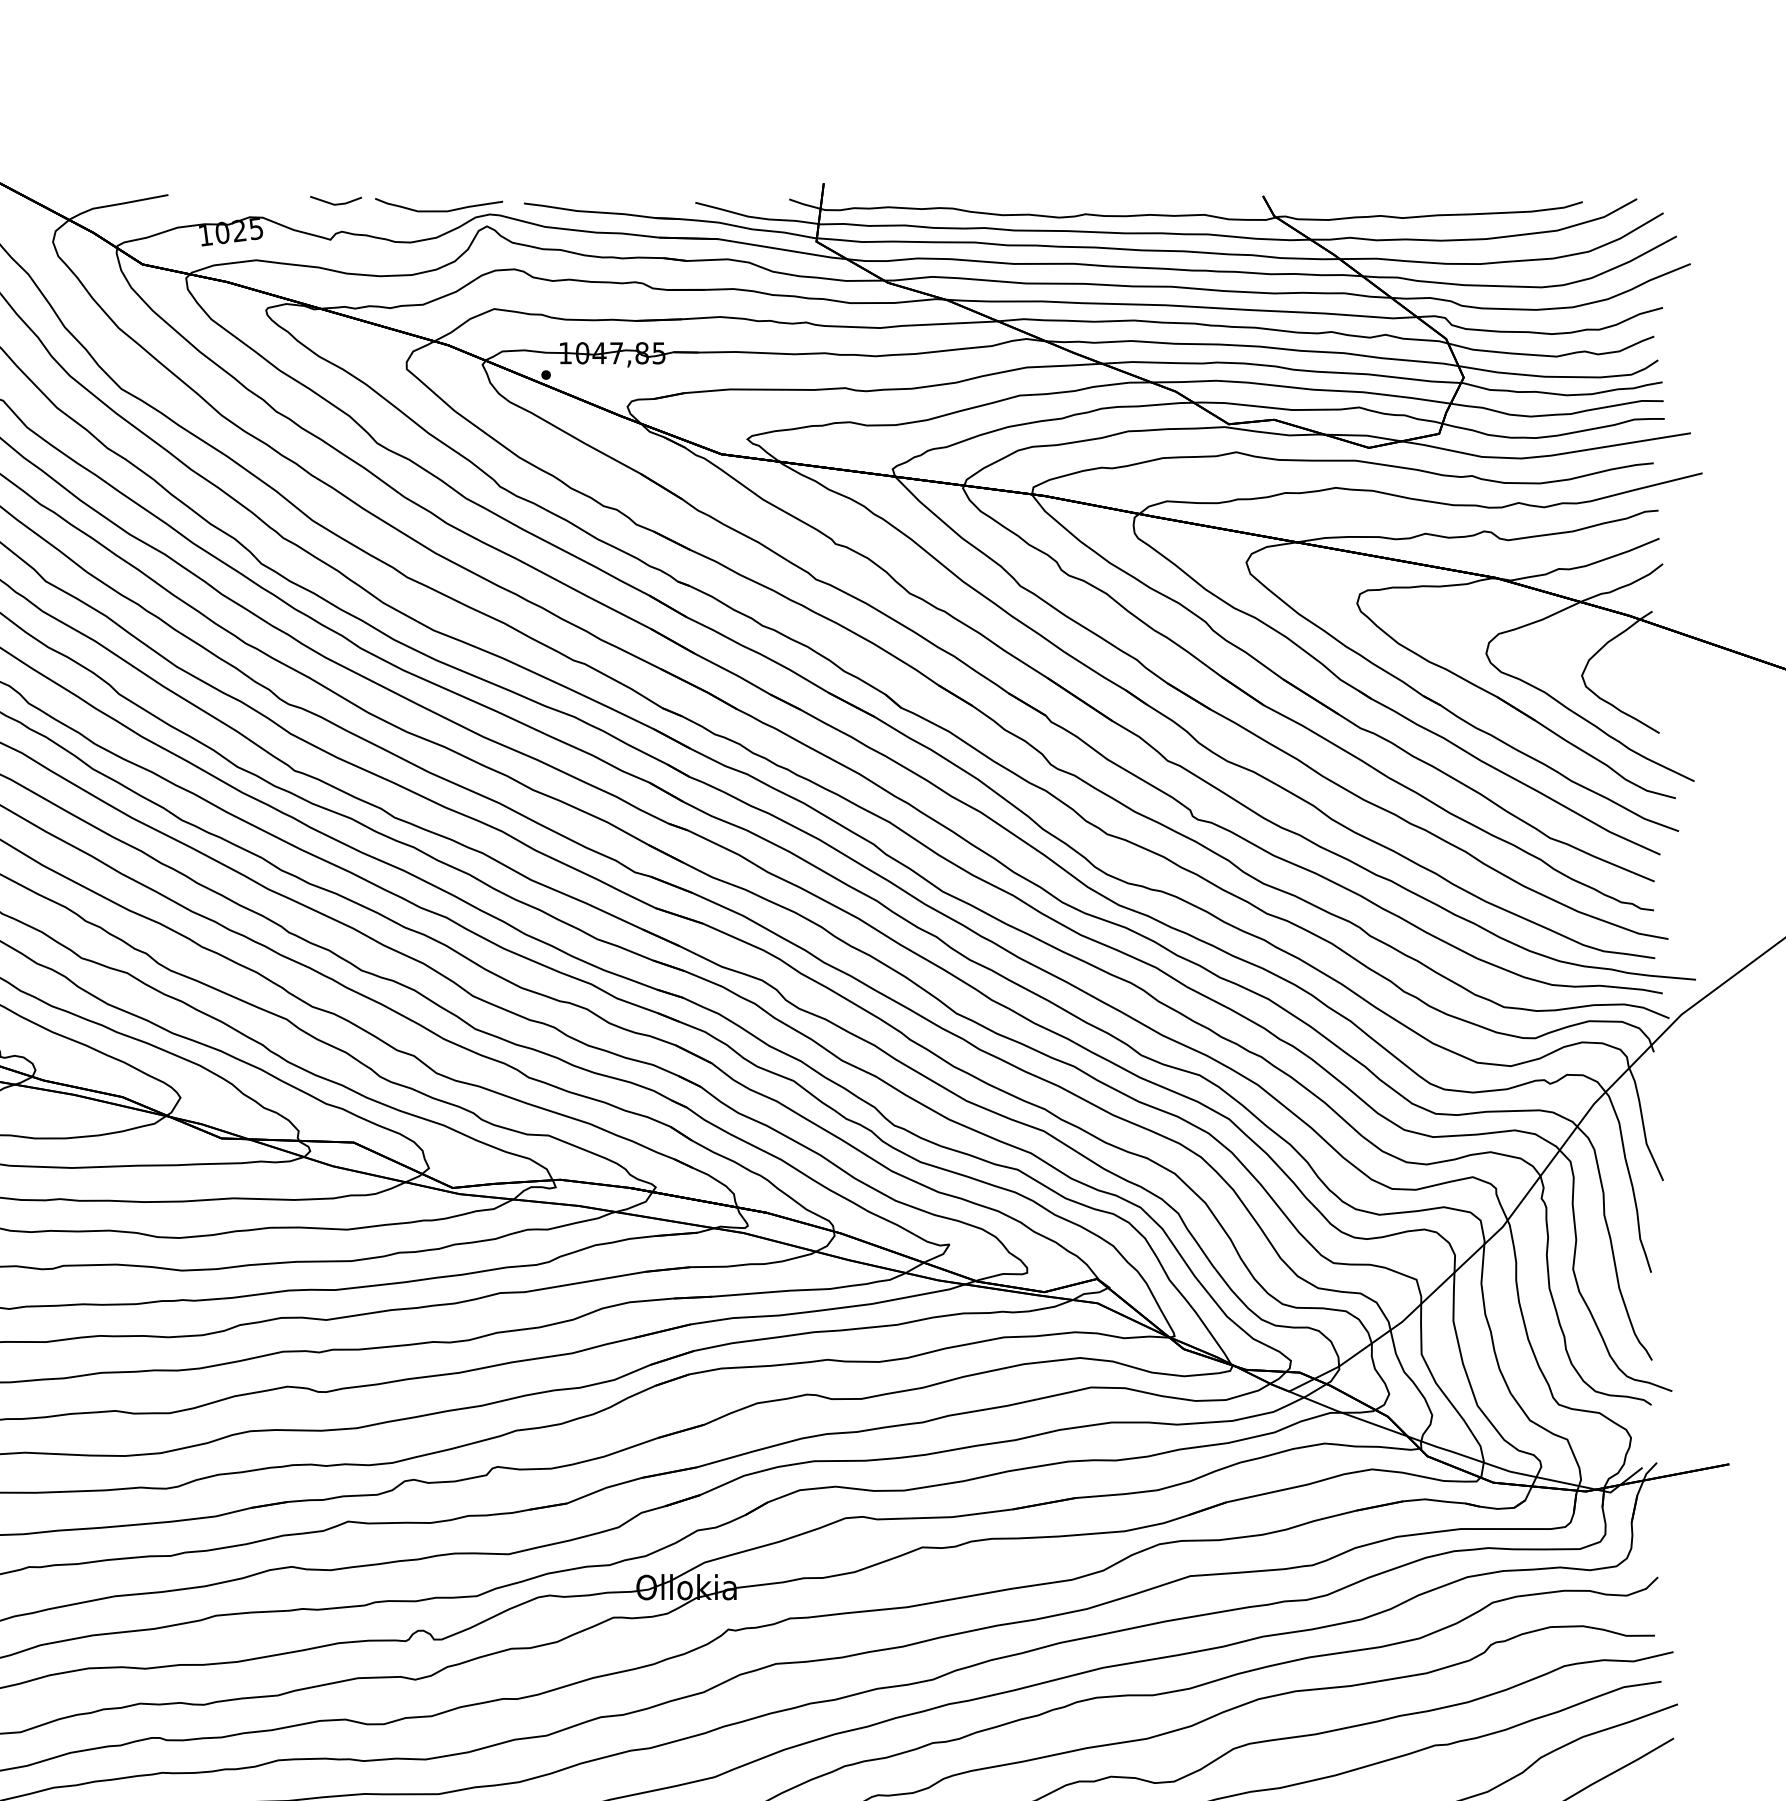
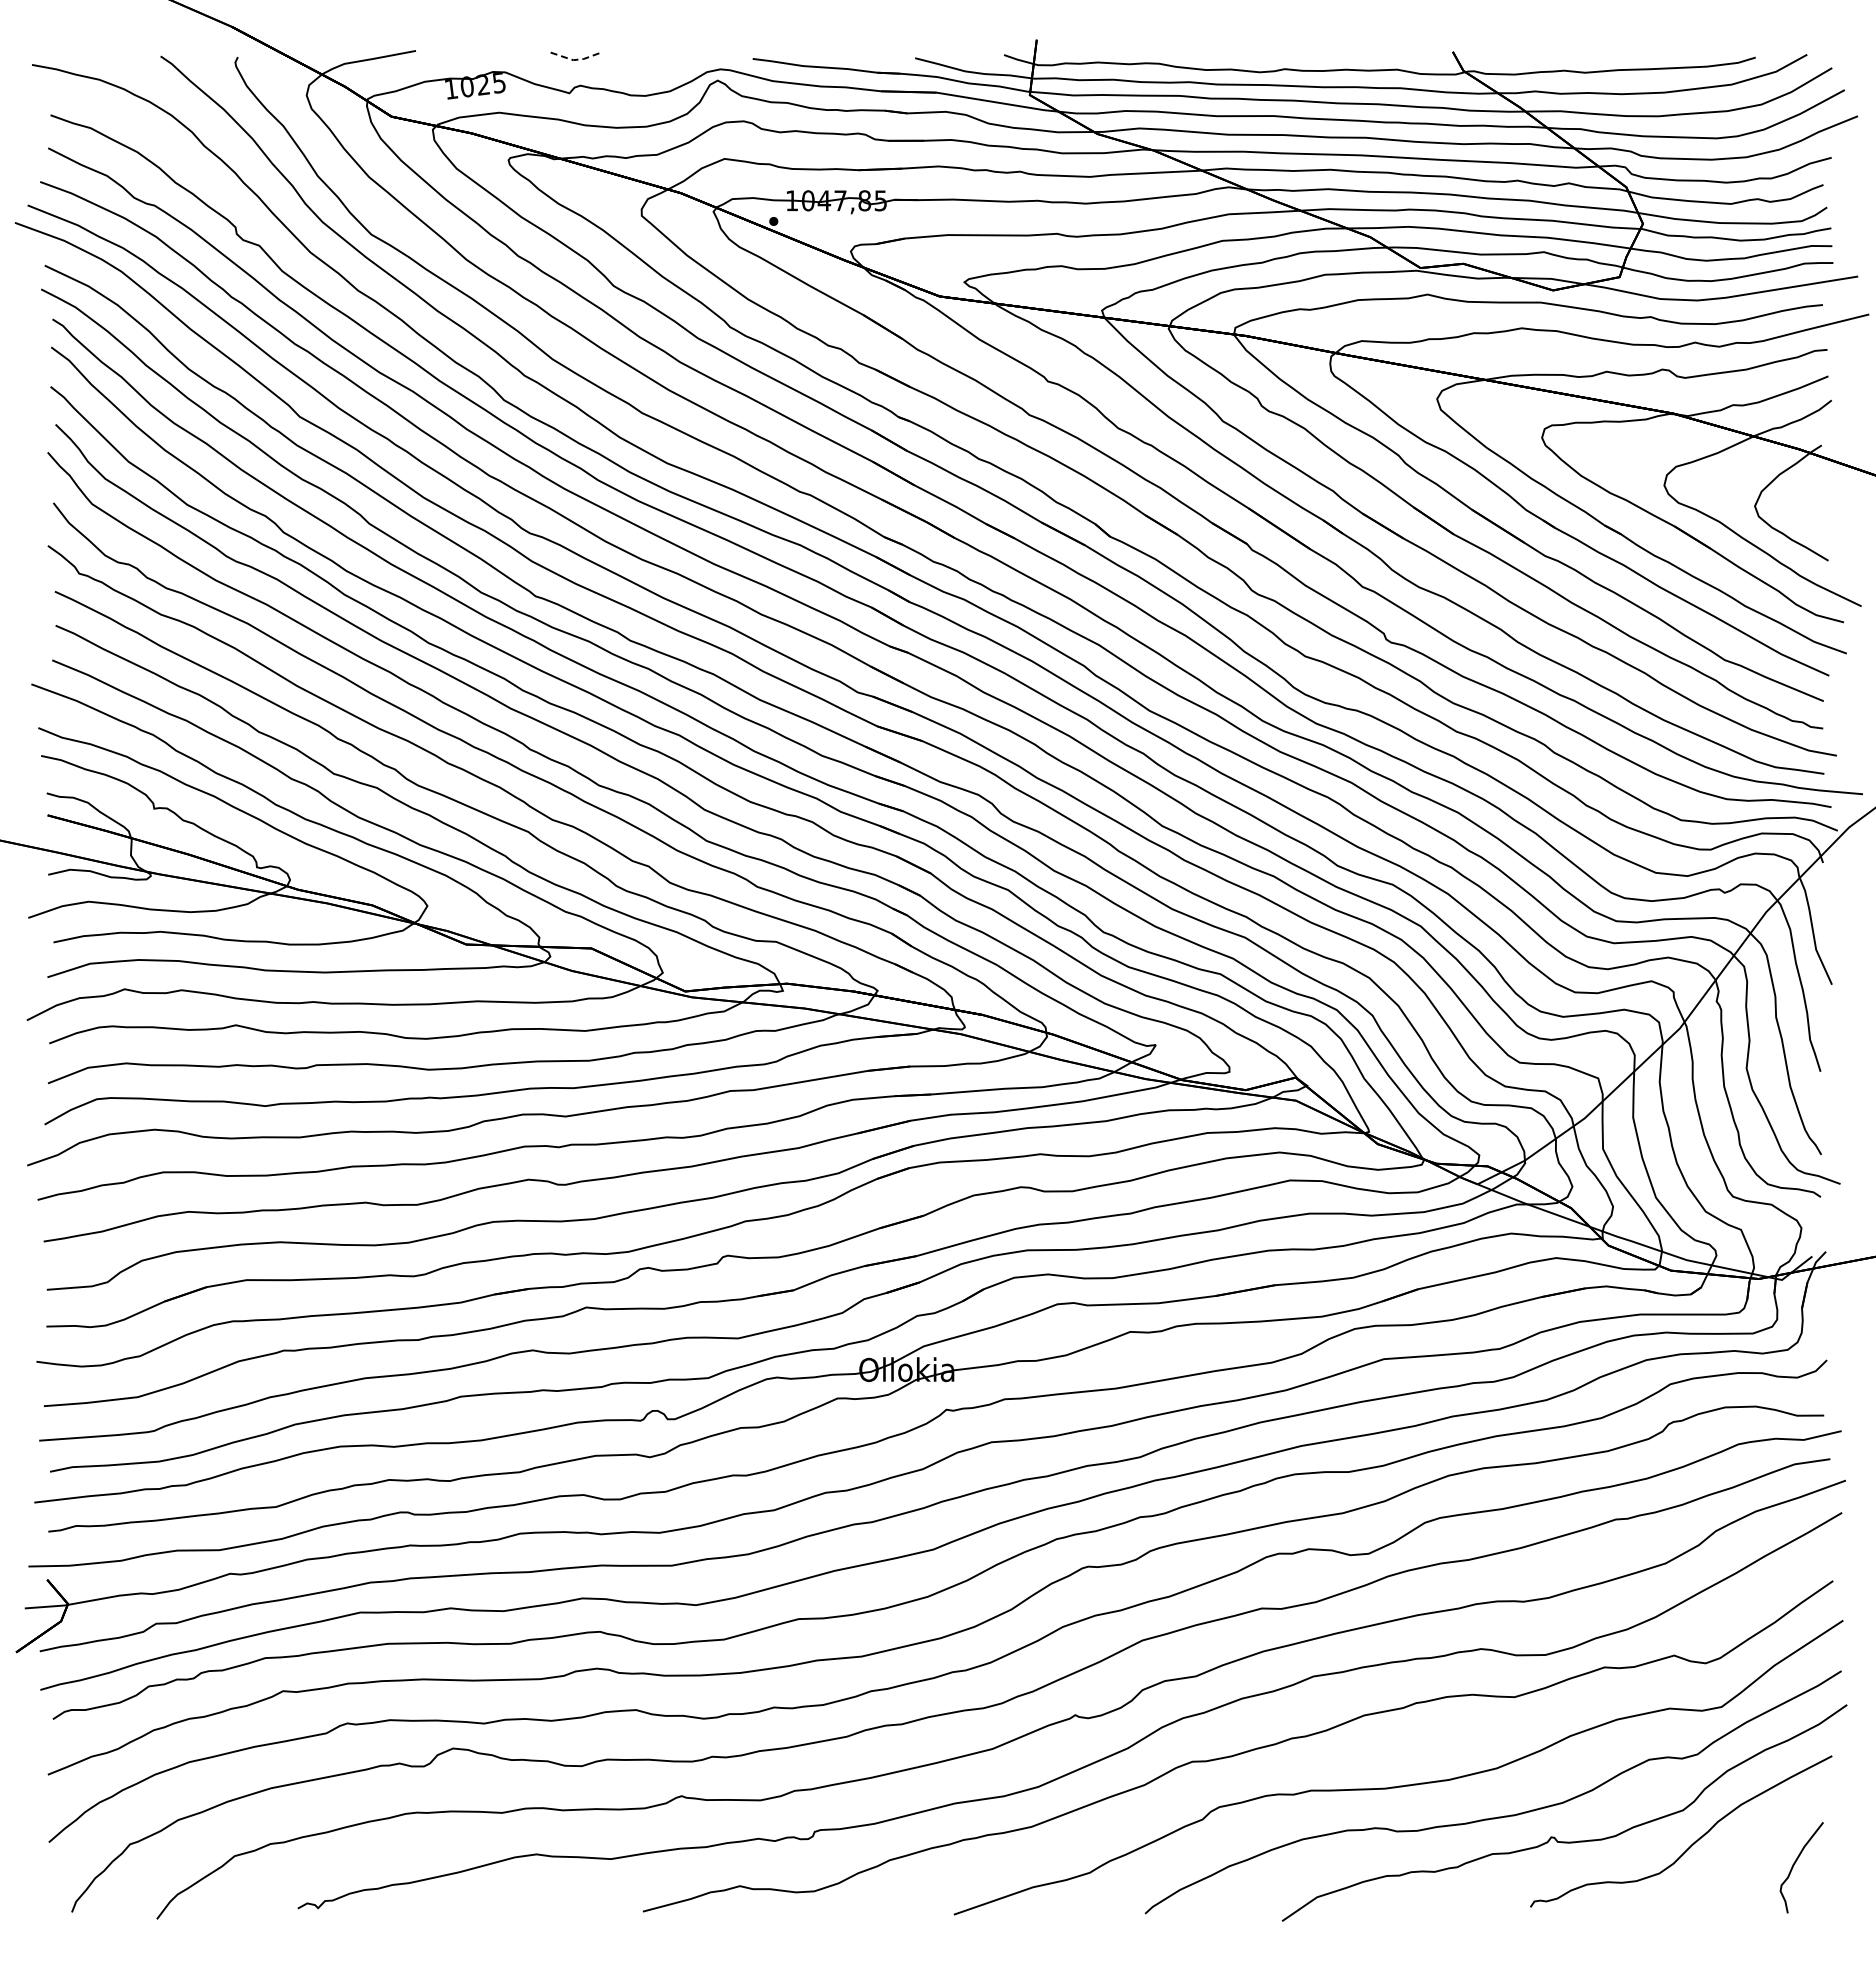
line: (335, 205) -> (574, 60), solid -> dashed
curve: (438, 210) -> (671, 65), removed

